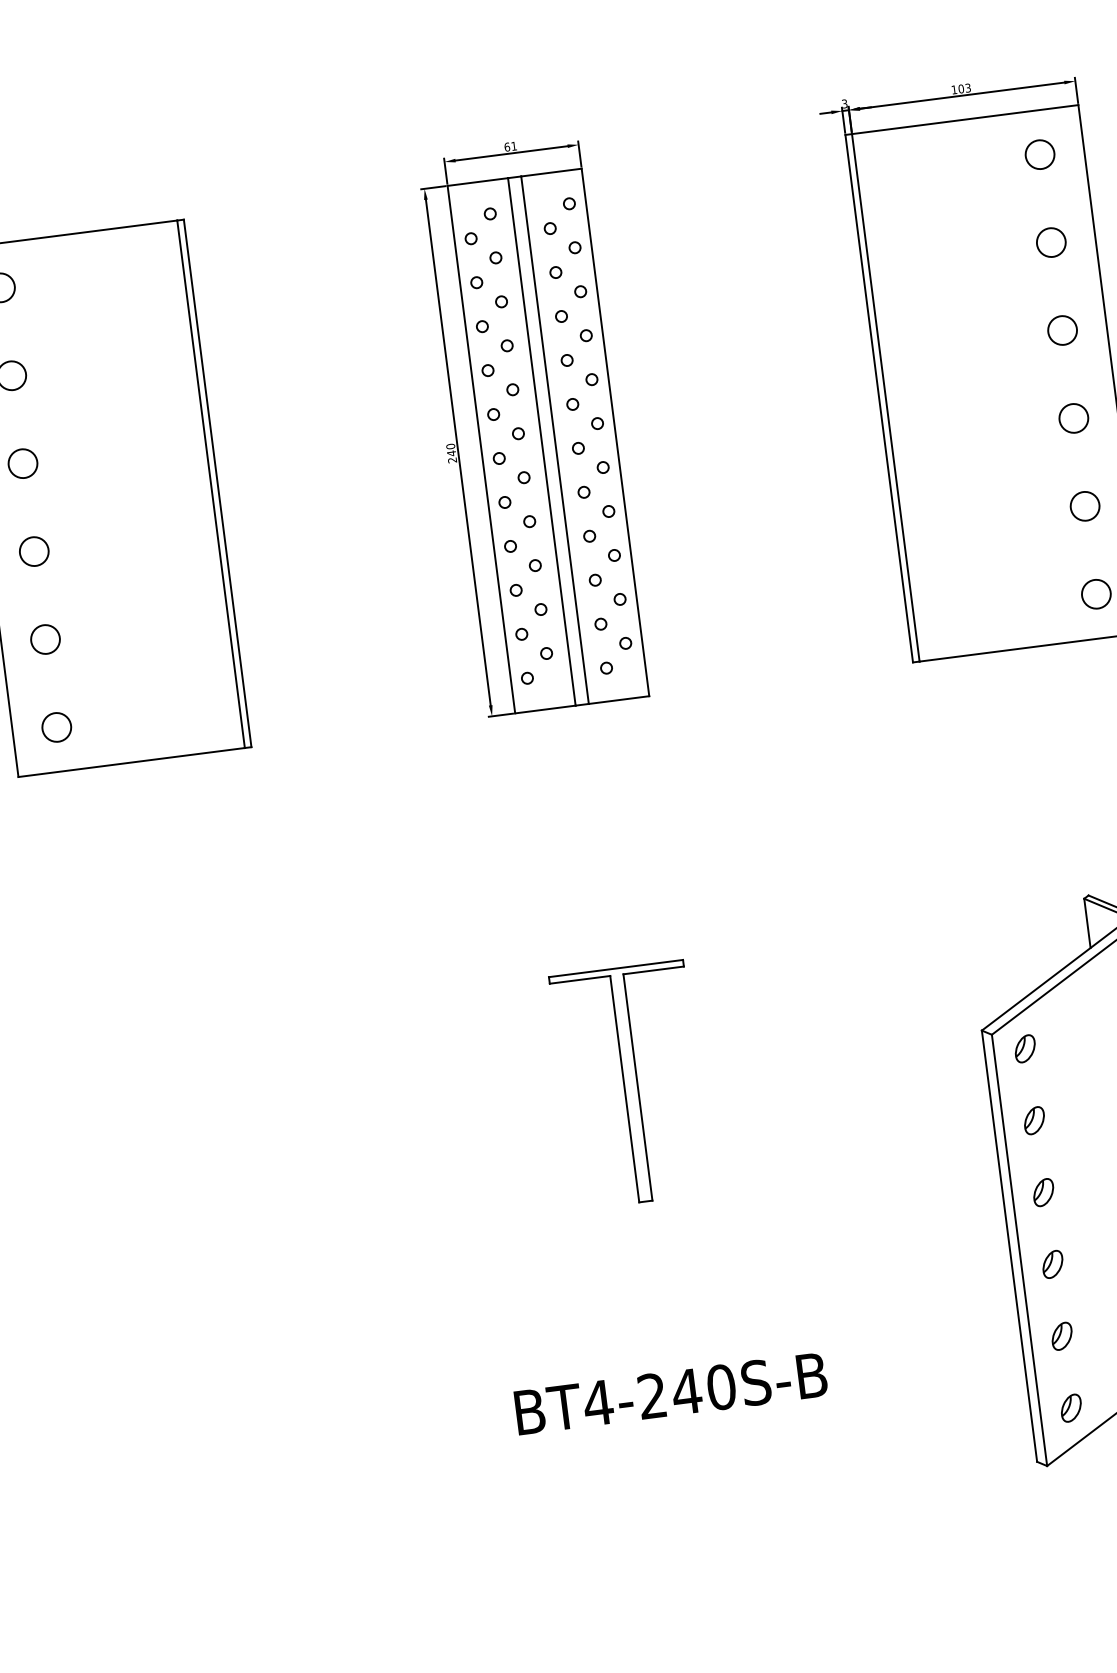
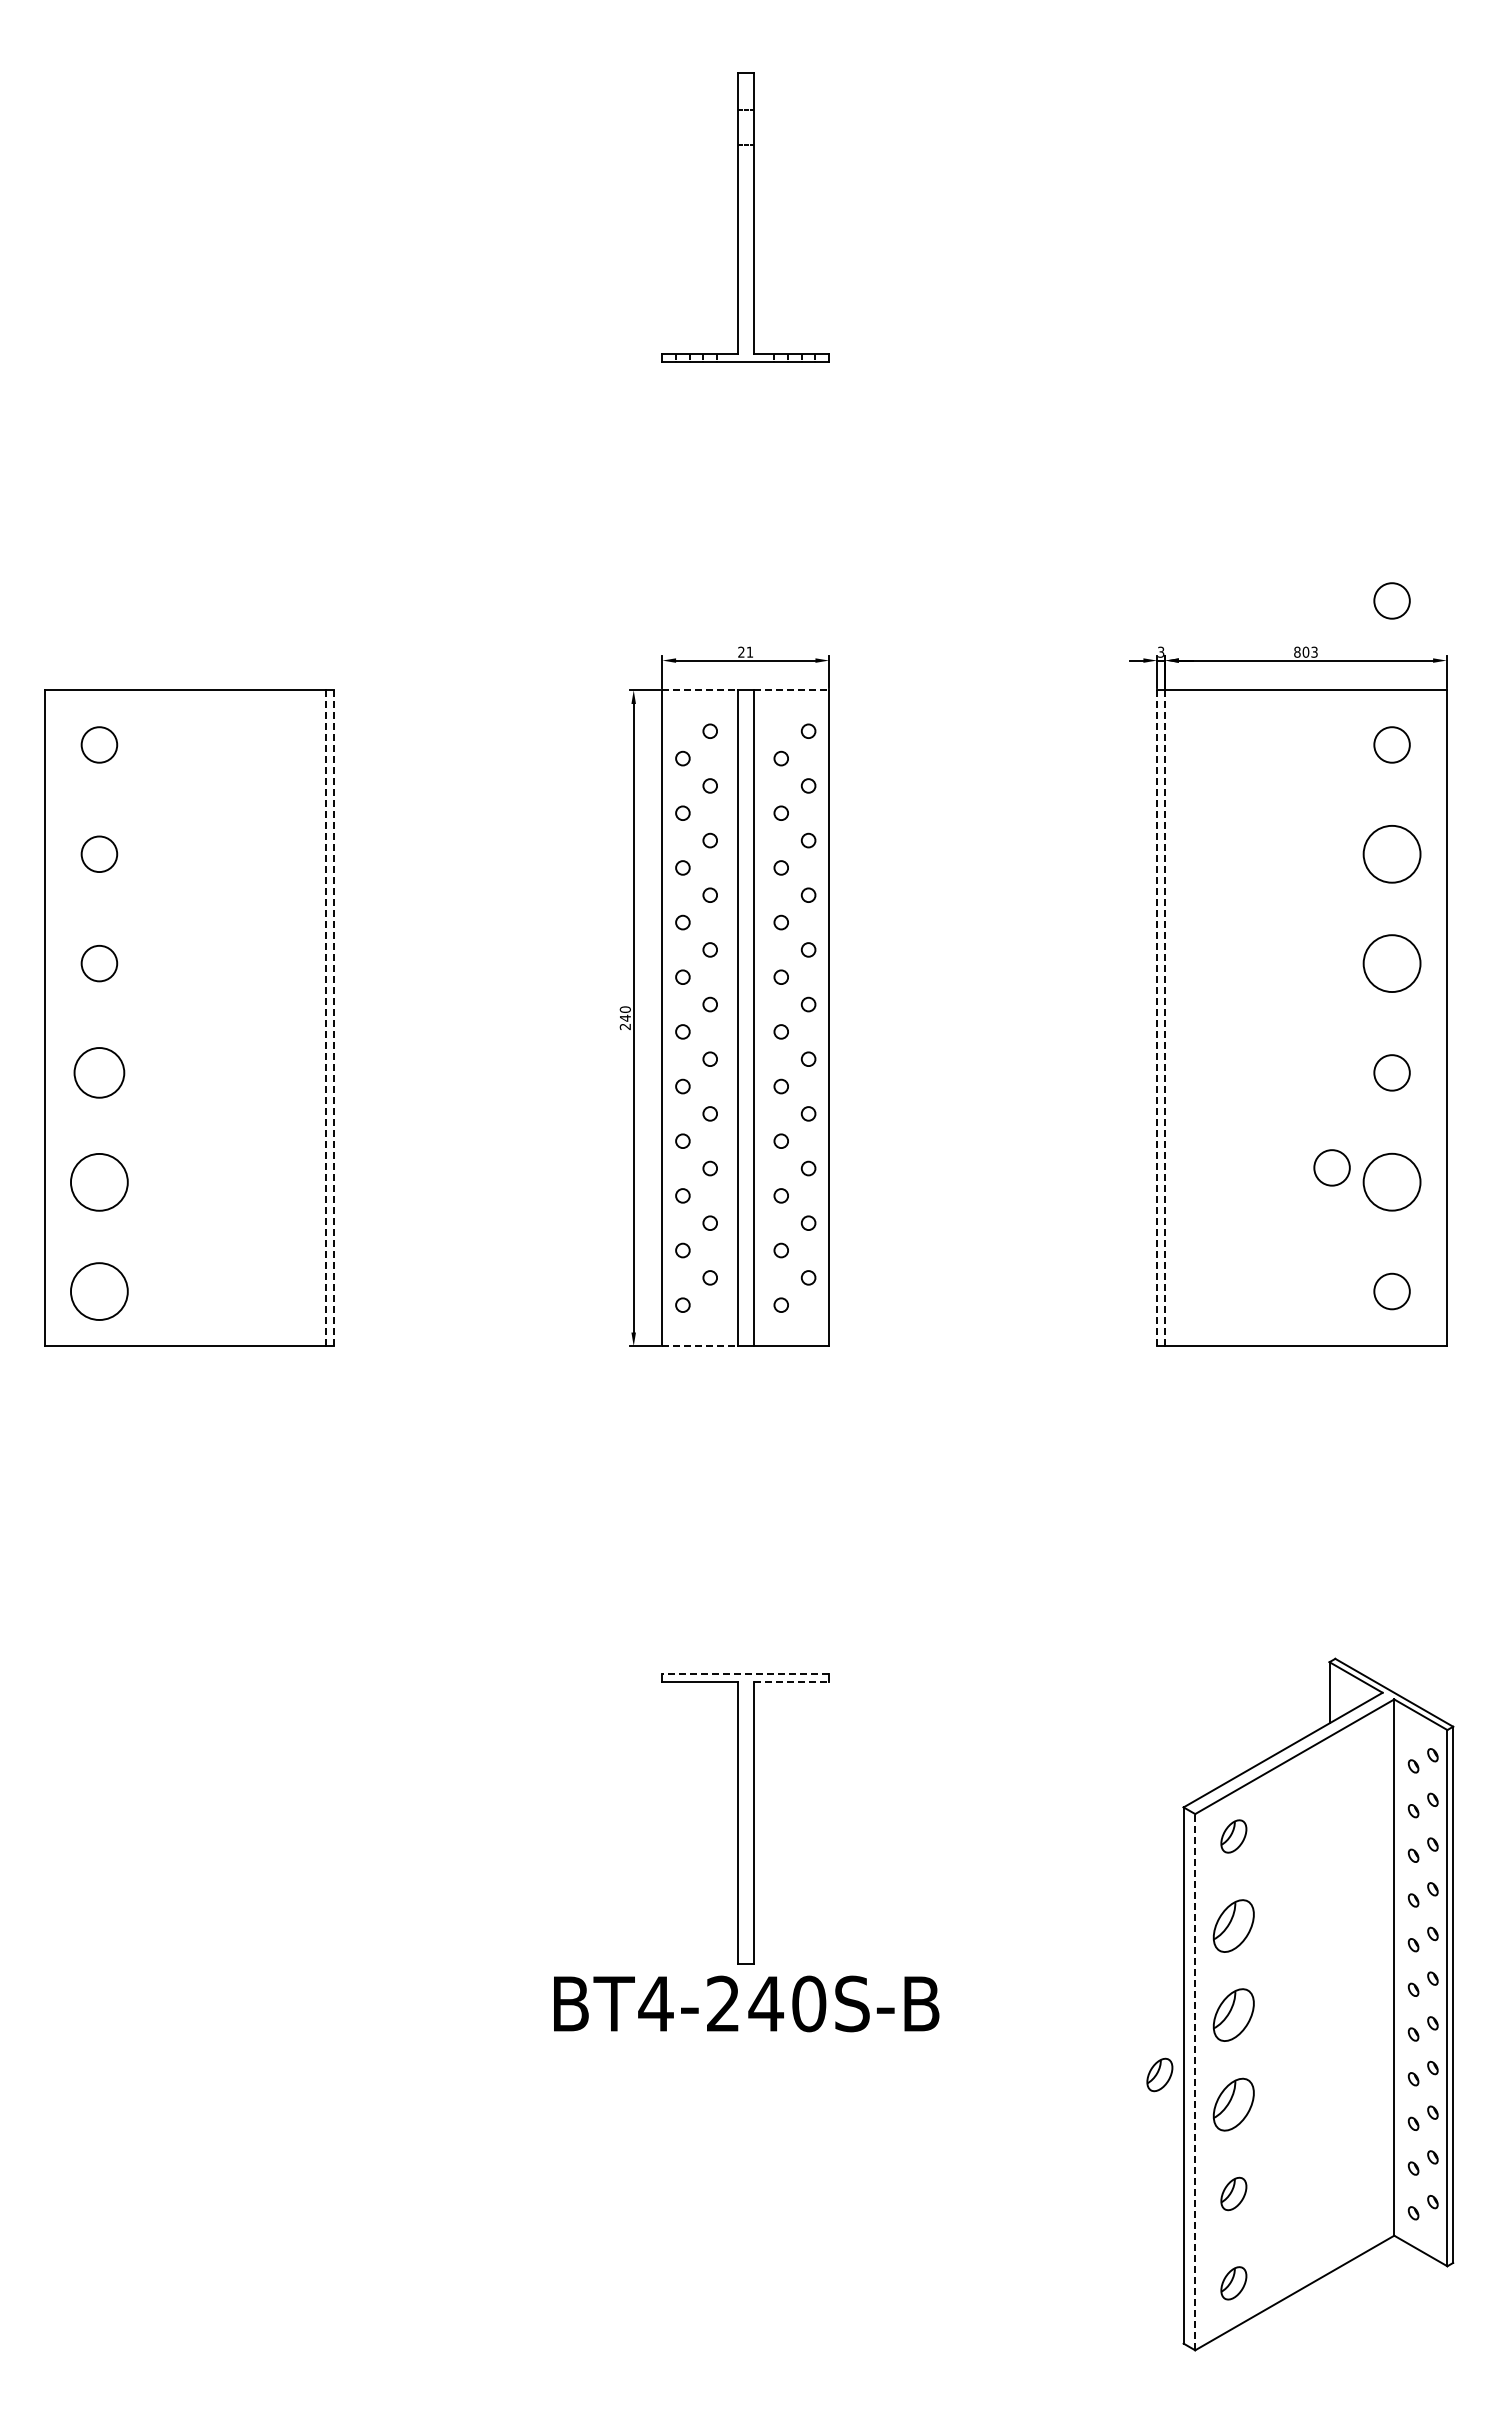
circle: (1024, 38) -> (1391, 600), added
text: (954, 89) -> (1297, 651), 103 -> 803
text: (507, 146) -> (741, 651), 61 -> 21
line: (551, 172) -> (791, 690), solid -> dashed
line: (477, 182) -> (699, 690), solid -> dashed
circle: (1050, 242) -> (1391, 854), size x1.6
circle: (1062, 330) -> (1391, 963), size x1.6
line: (879, 398) -> (1157, 1018), solid -> dashed
line: (886, 398) -> (1165, 1018), solid -> dashed
line: (217, 483) -> (334, 1018), solid -> dashed
line: (211, 484) -> (326, 1018), solid -> dashed
circle: (1034, 500) -> (1331, 1167), added
circle: (1084, 505) -> (1391, 1181), size x1.6
circle: (34, 551) -> (99, 1072), size x1.4
circle: (45, 638) -> (99, 1181), size x1.6
line: (545, 709) -> (699, 1346), solid -> dashed
circle: (56, 727) -> (99, 1291), size x1.6
line: (615, 968) -> (745, 1674), solid -> dashed
line: (653, 970) -> (791, 1682), solid -> dashed
part: (1034, 1120) -> (1233, 1925), size x1.6
part: (1043, 1192) -> (1233, 2015), size x1.6
part: (989, 1247) -> (1159, 2074), added
line: (1019, 1249) -> (1195, 2081), solid -> dashed
part: (1052, 1264) -> (1233, 2104), size x1.6
text: (671, 1393) -> (746, 2003), moved

